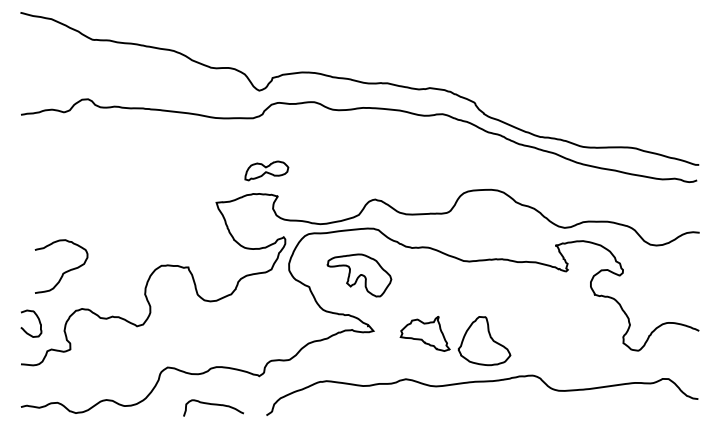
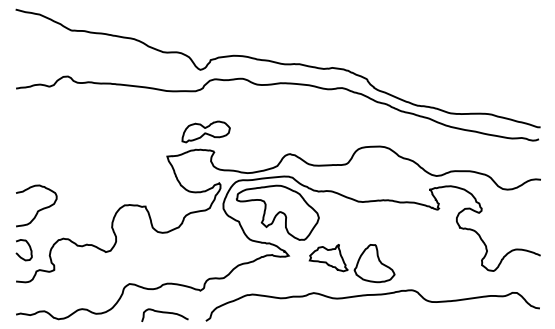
part: (266, 170) -> (205, 131), size x1.43
curve: (64, 271) -> (38, 209), moved
part: (359, 275) -> (277, 212), size x1.67

